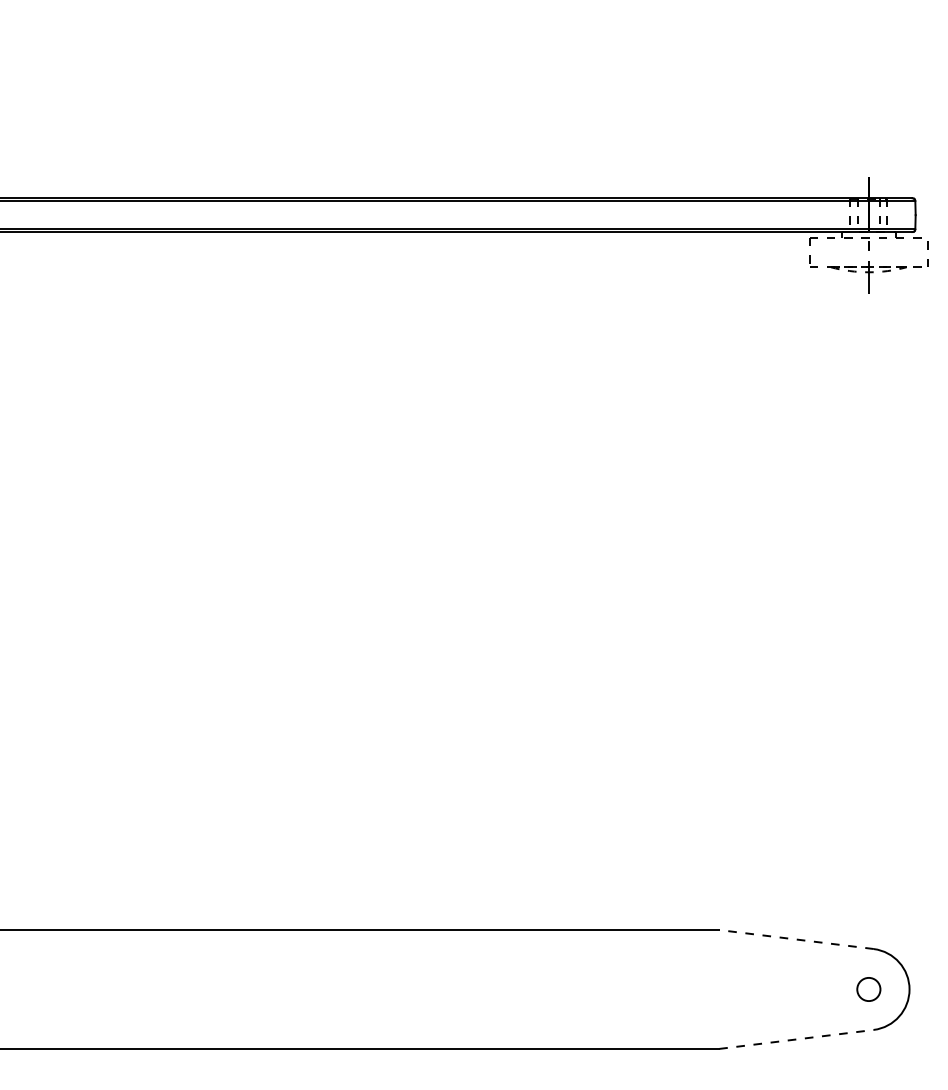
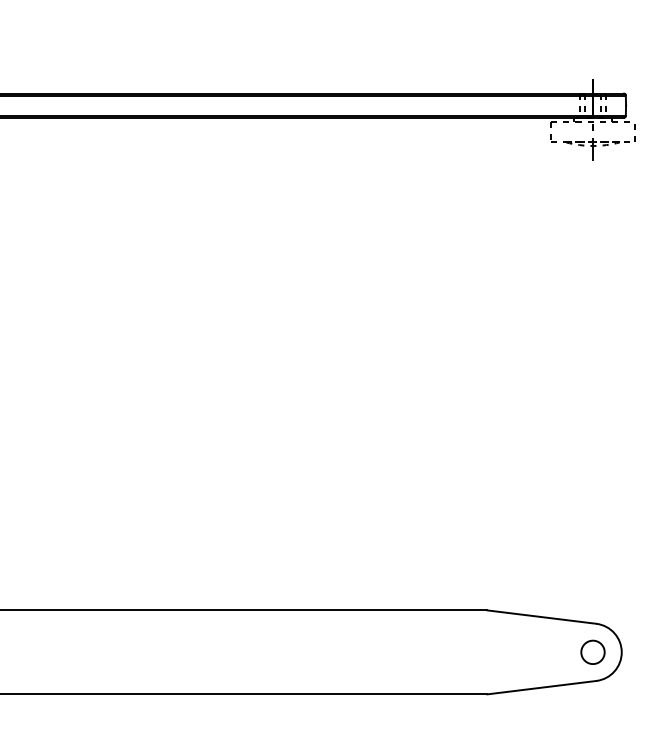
line: (796, 939) -> (541, 617), dashed -> solid
circle: (868, 989) -> (592, 652), size x1.43
line: (796, 1039) -> (541, 687), dashed -> solid

